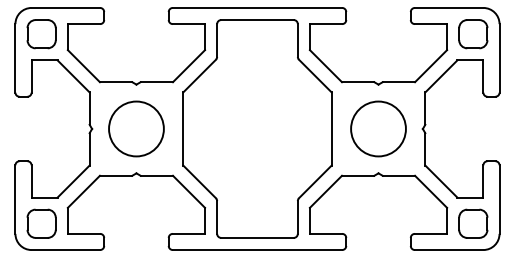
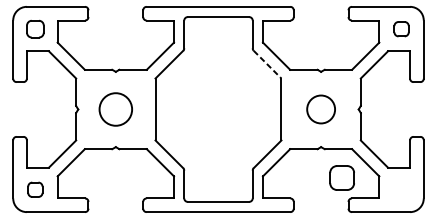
part: (41, 34) -> (35, 29), size x0.7
part: (473, 34) -> (401, 29), size x0.6
line: (315, 76) -> (267, 64), solid -> dashed
circle: (136, 128) -> (115, 109), size x0.7
circle: (378, 128) -> (321, 109), size x0.6
part: (41, 223) -> (35, 189), size x0.6
part: (473, 223) -> (342, 177), moved

